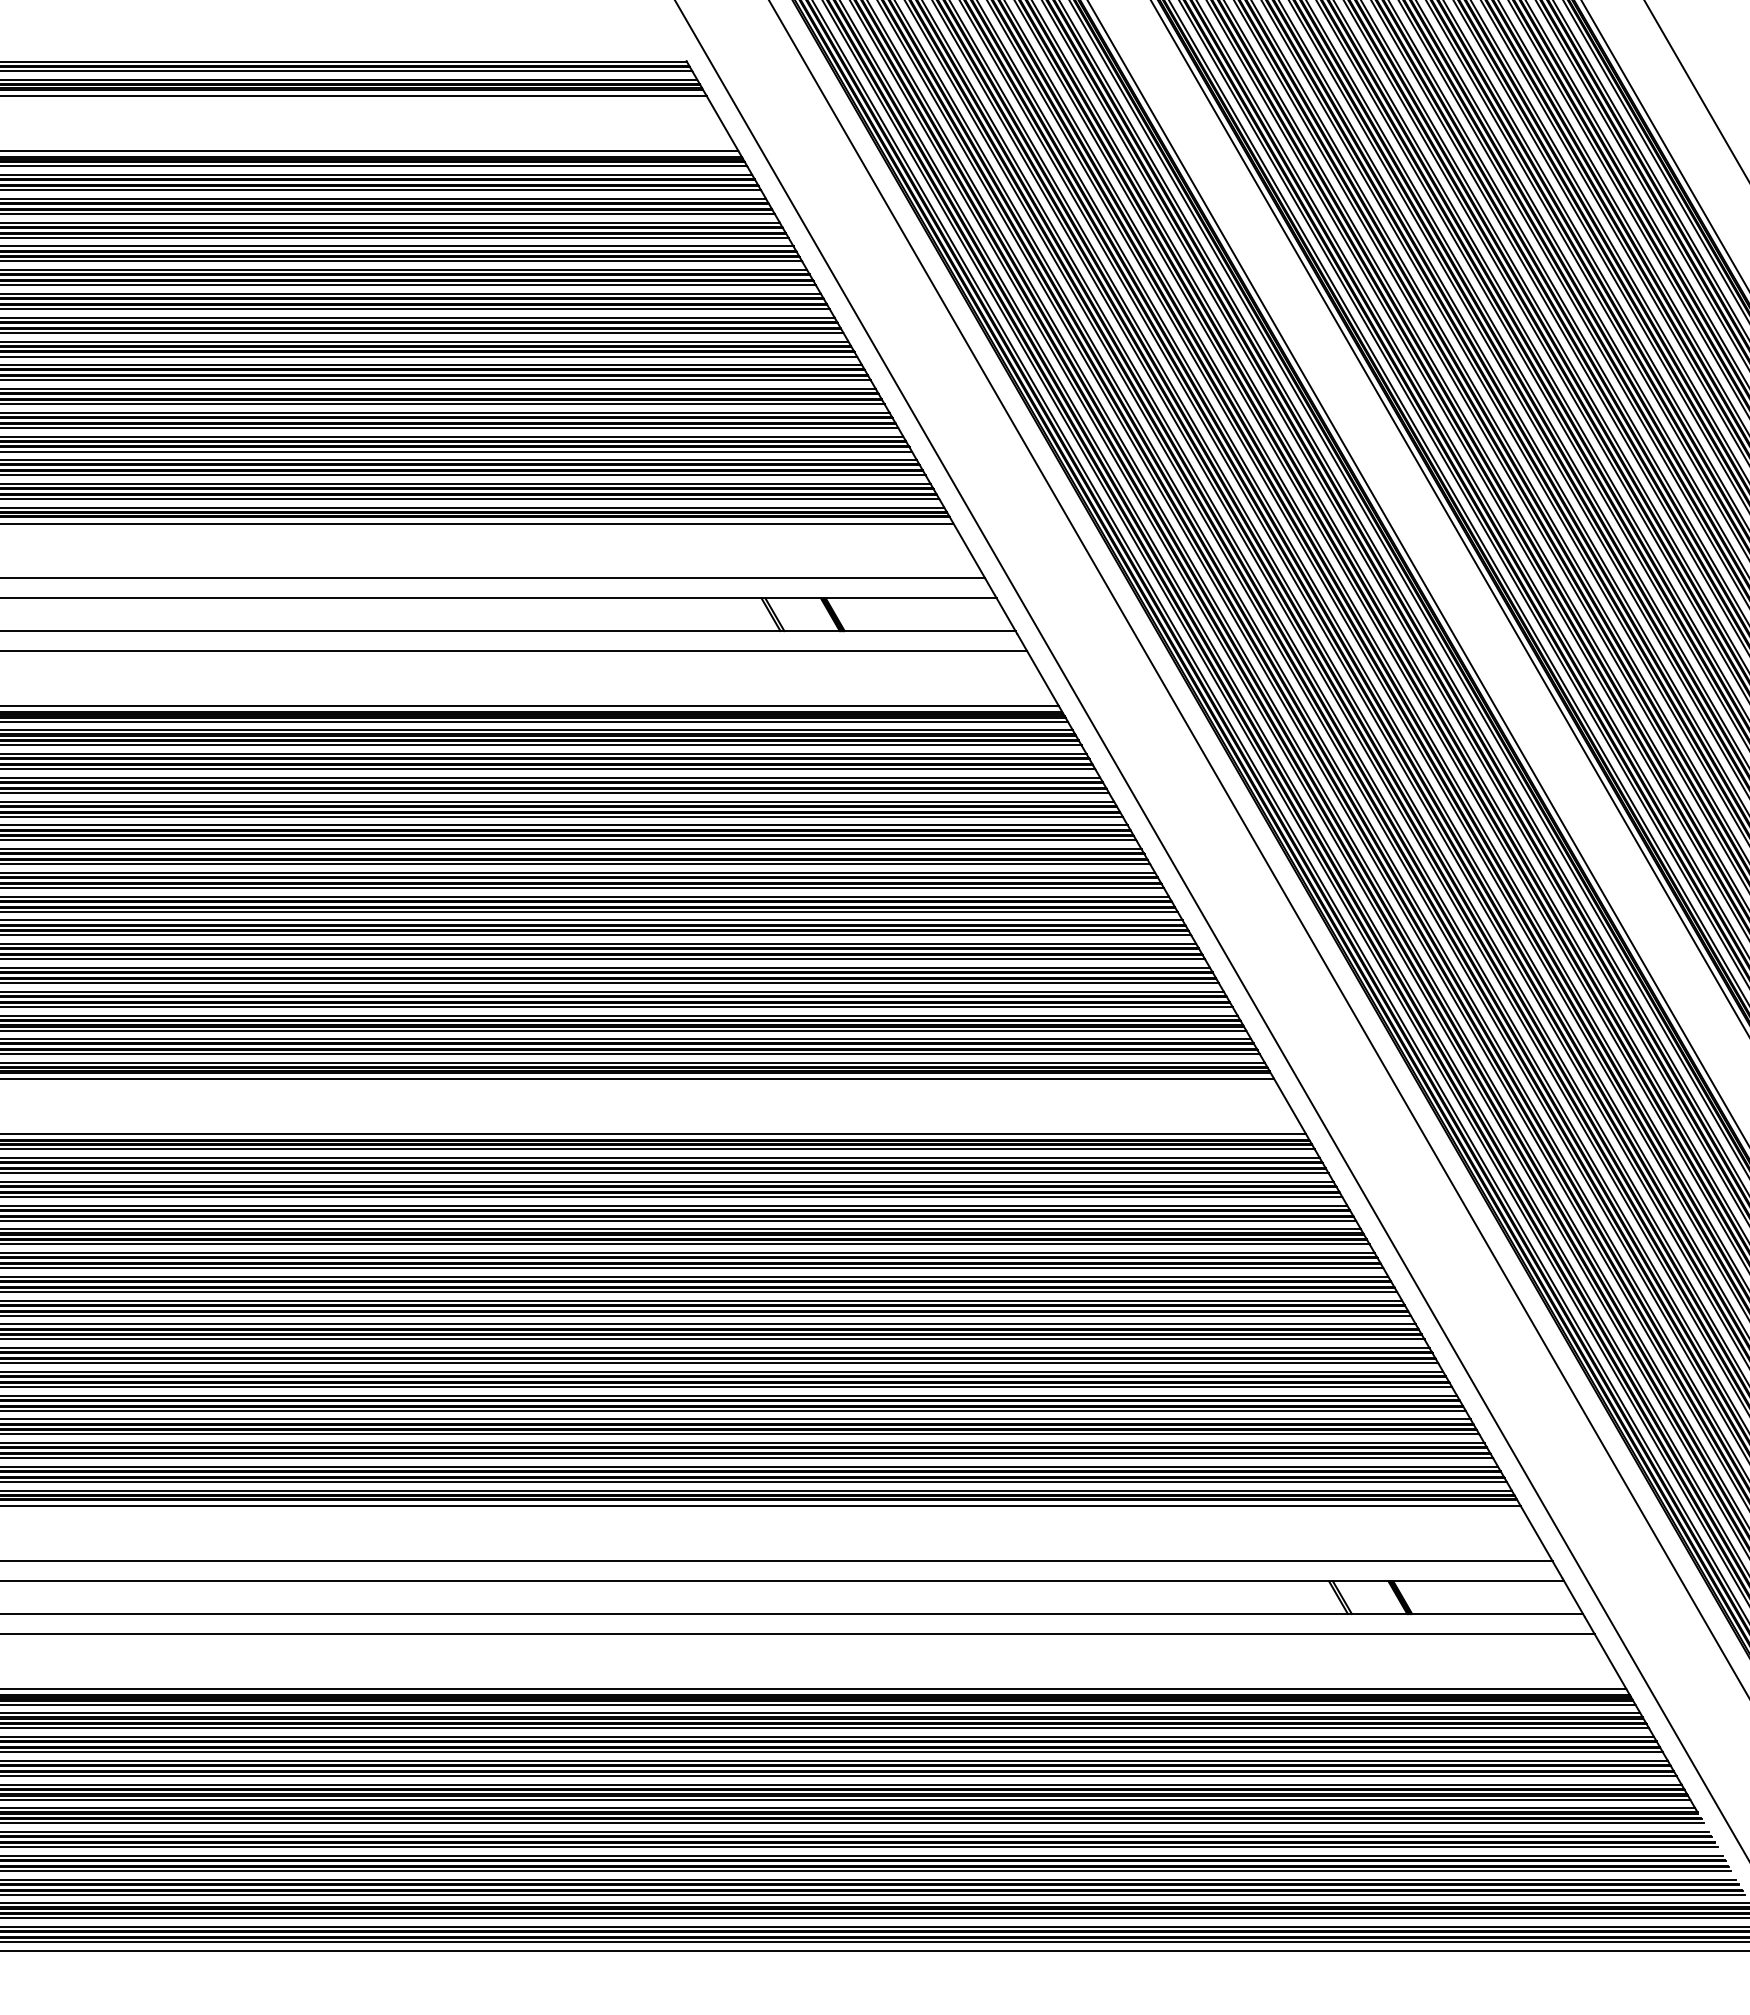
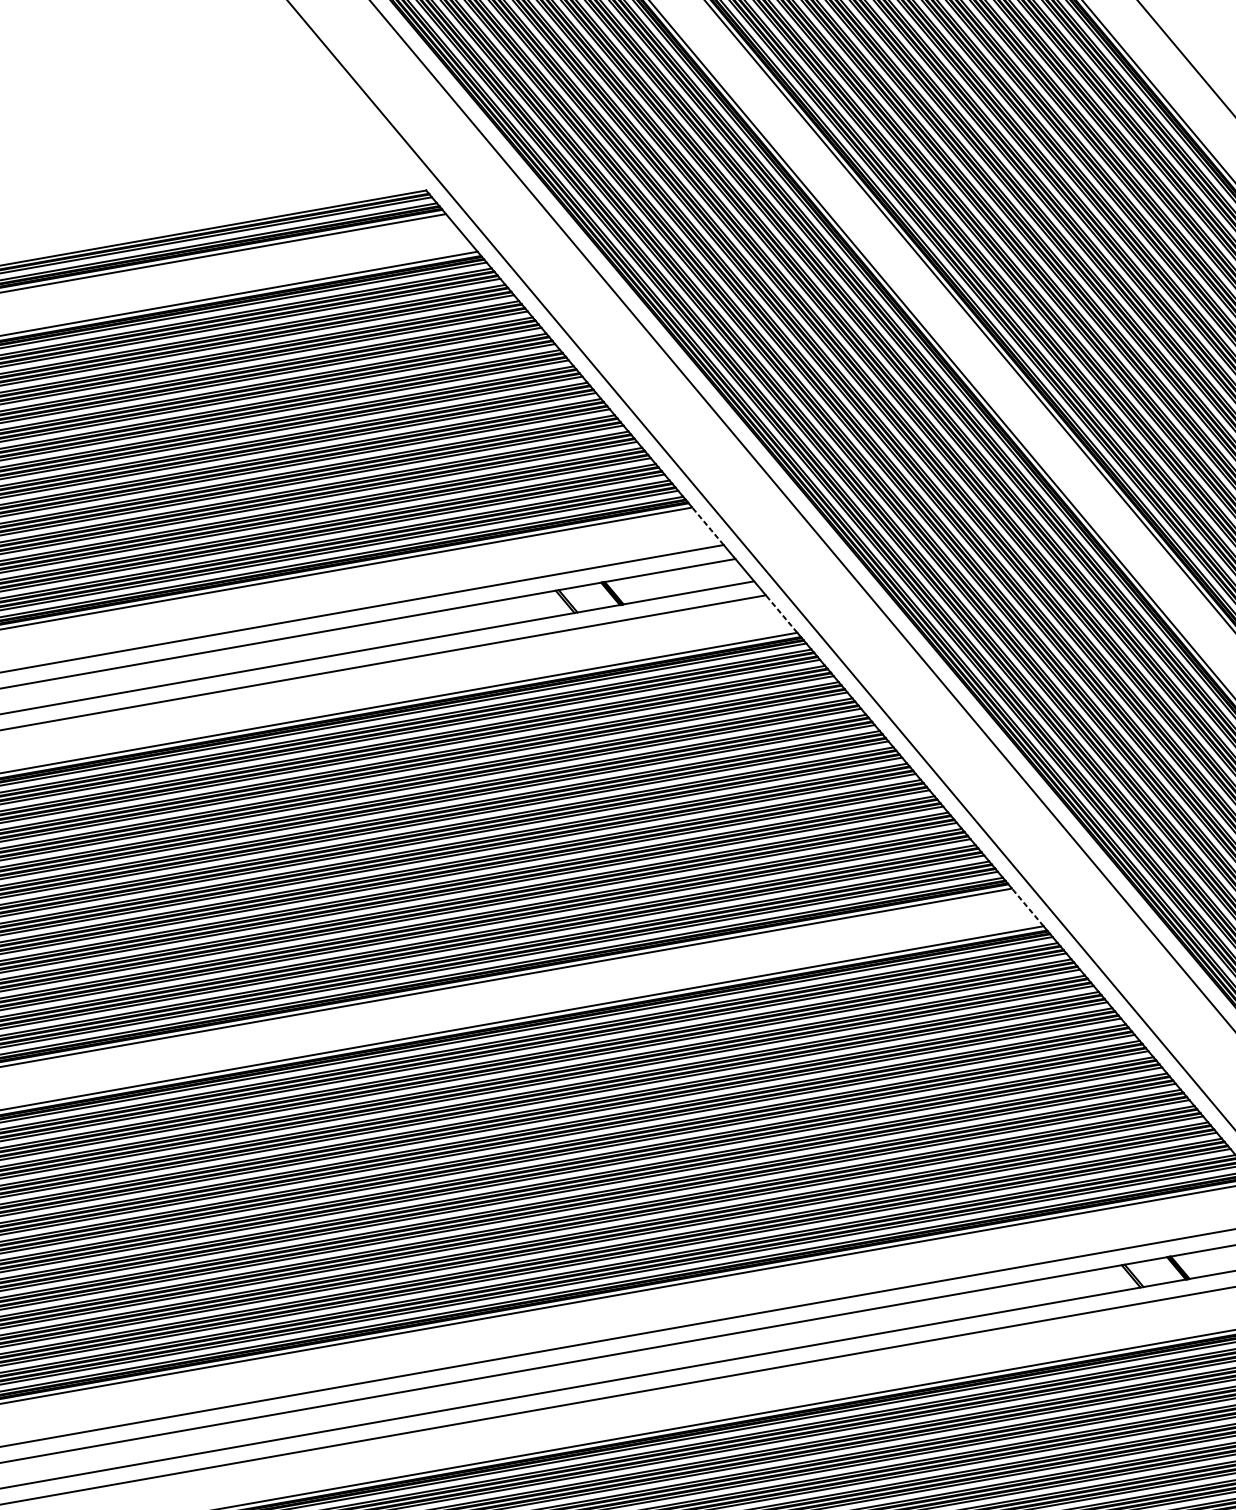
line: (969, 550) -> (708, 526), solid -> dashed
line: (1043, 678) -> (781, 613), solid -> dashed
line: (1289, 1106) -> (1027, 907), solid -> dashed

